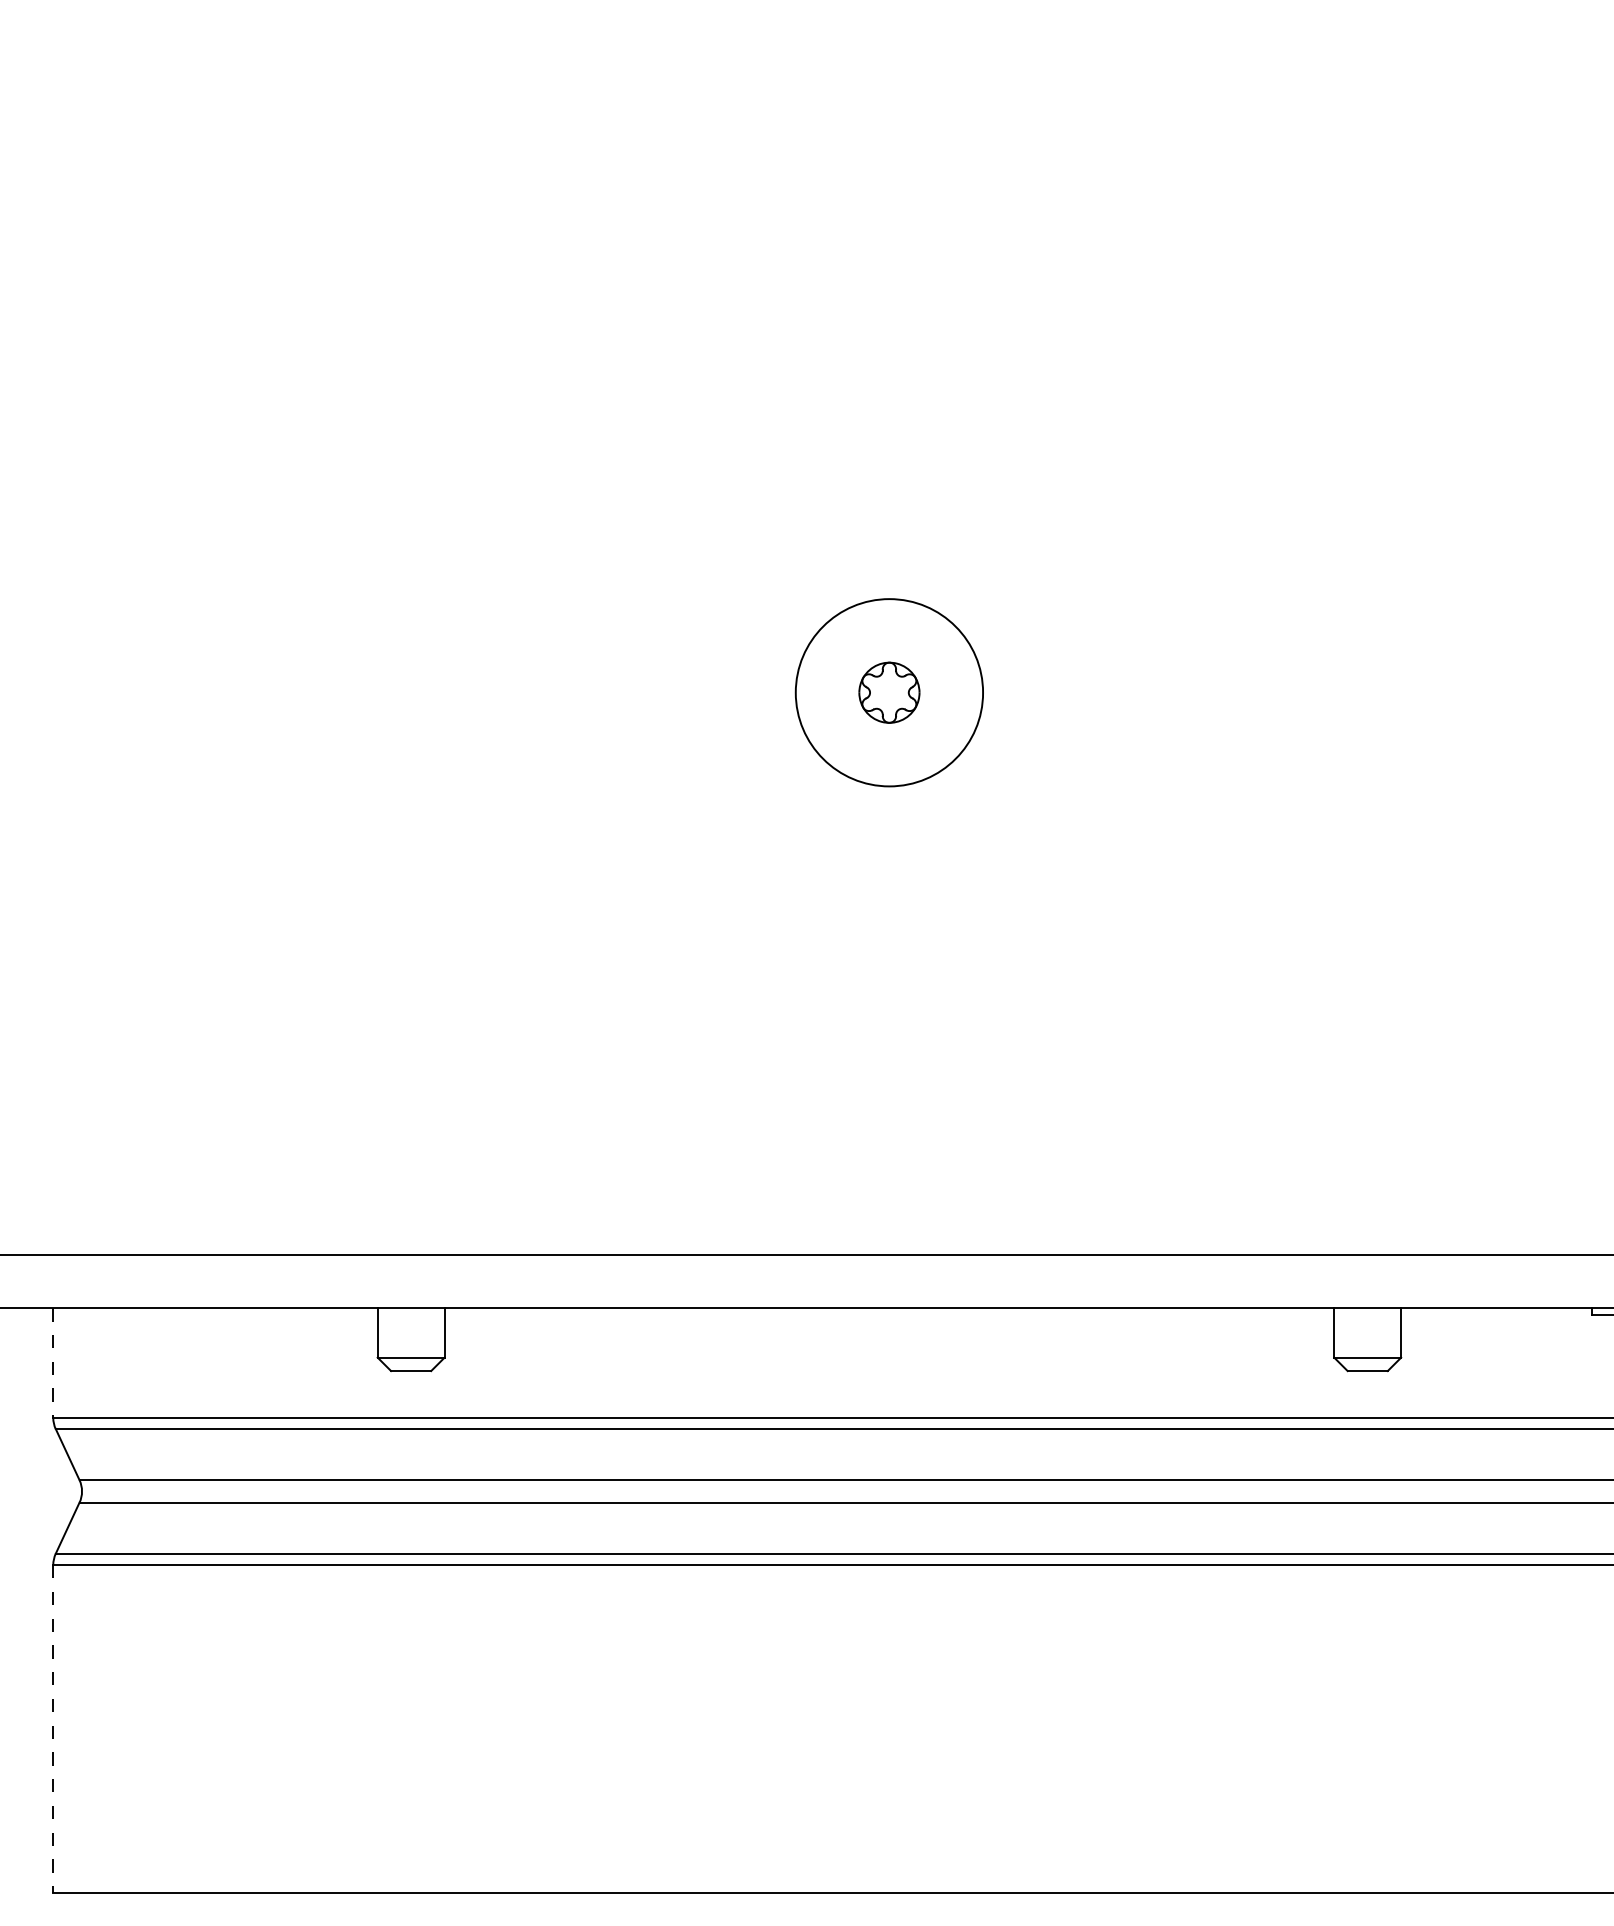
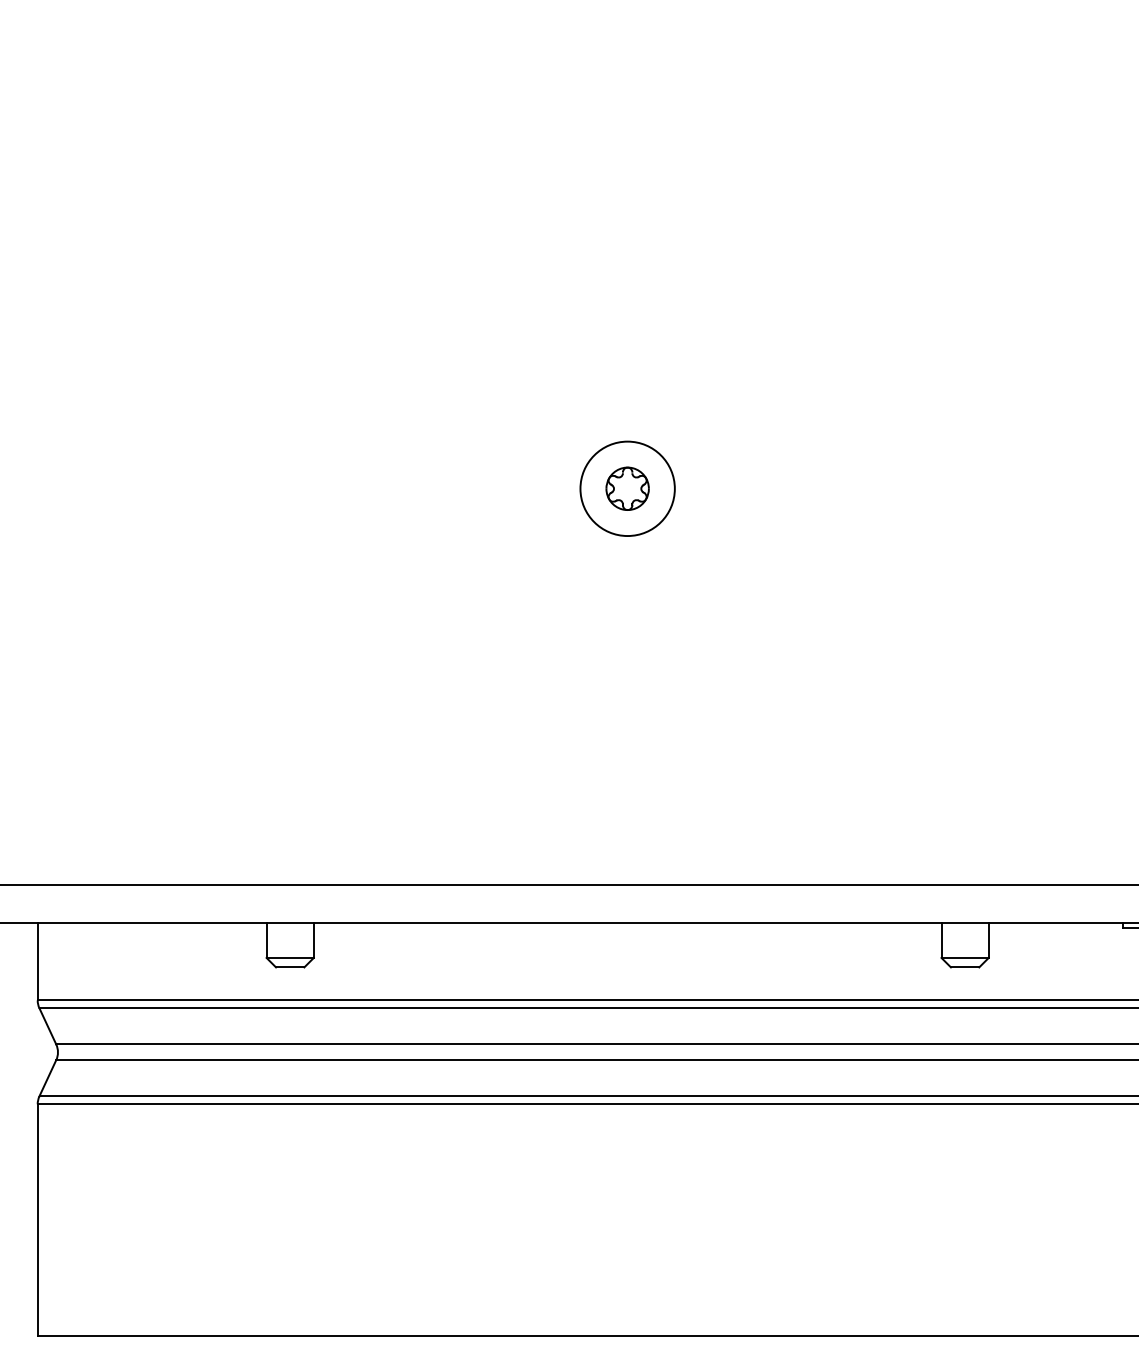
circle: (889, 692) -> (627, 488), size x0.71
line: (52, 1362) -> (37, 961), dashed -> solid
line: (52, 1728) -> (37, 1219), dashed -> solid

